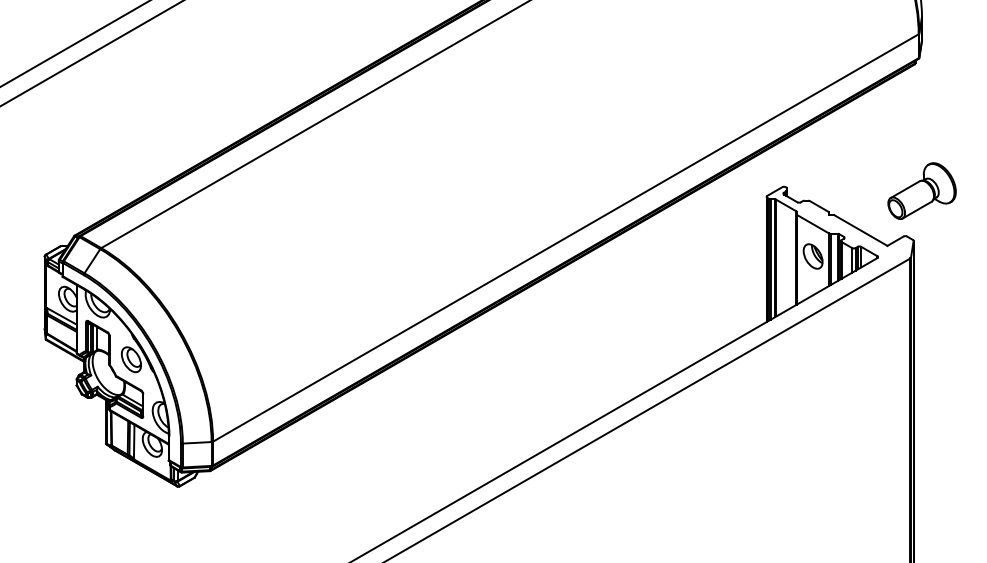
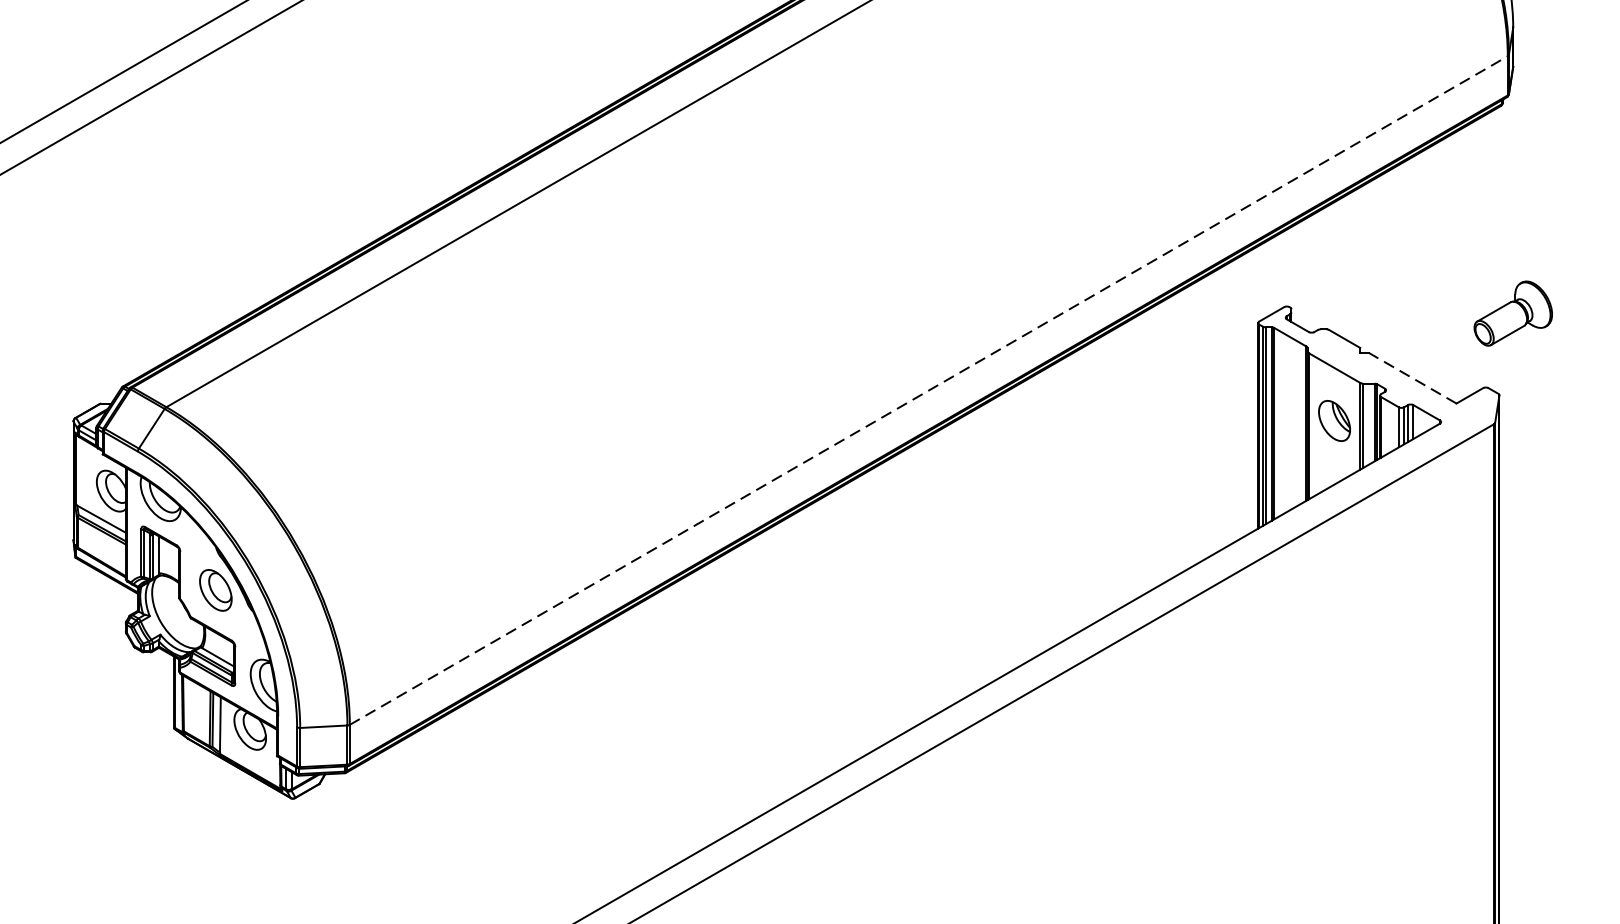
part: (921, 190) -> (1512, 312), size x0.7
line: (860, 230) -> (1412, 378), solid -> dashed
line: (566, 237) -> (929, 389), solid -> dashed

